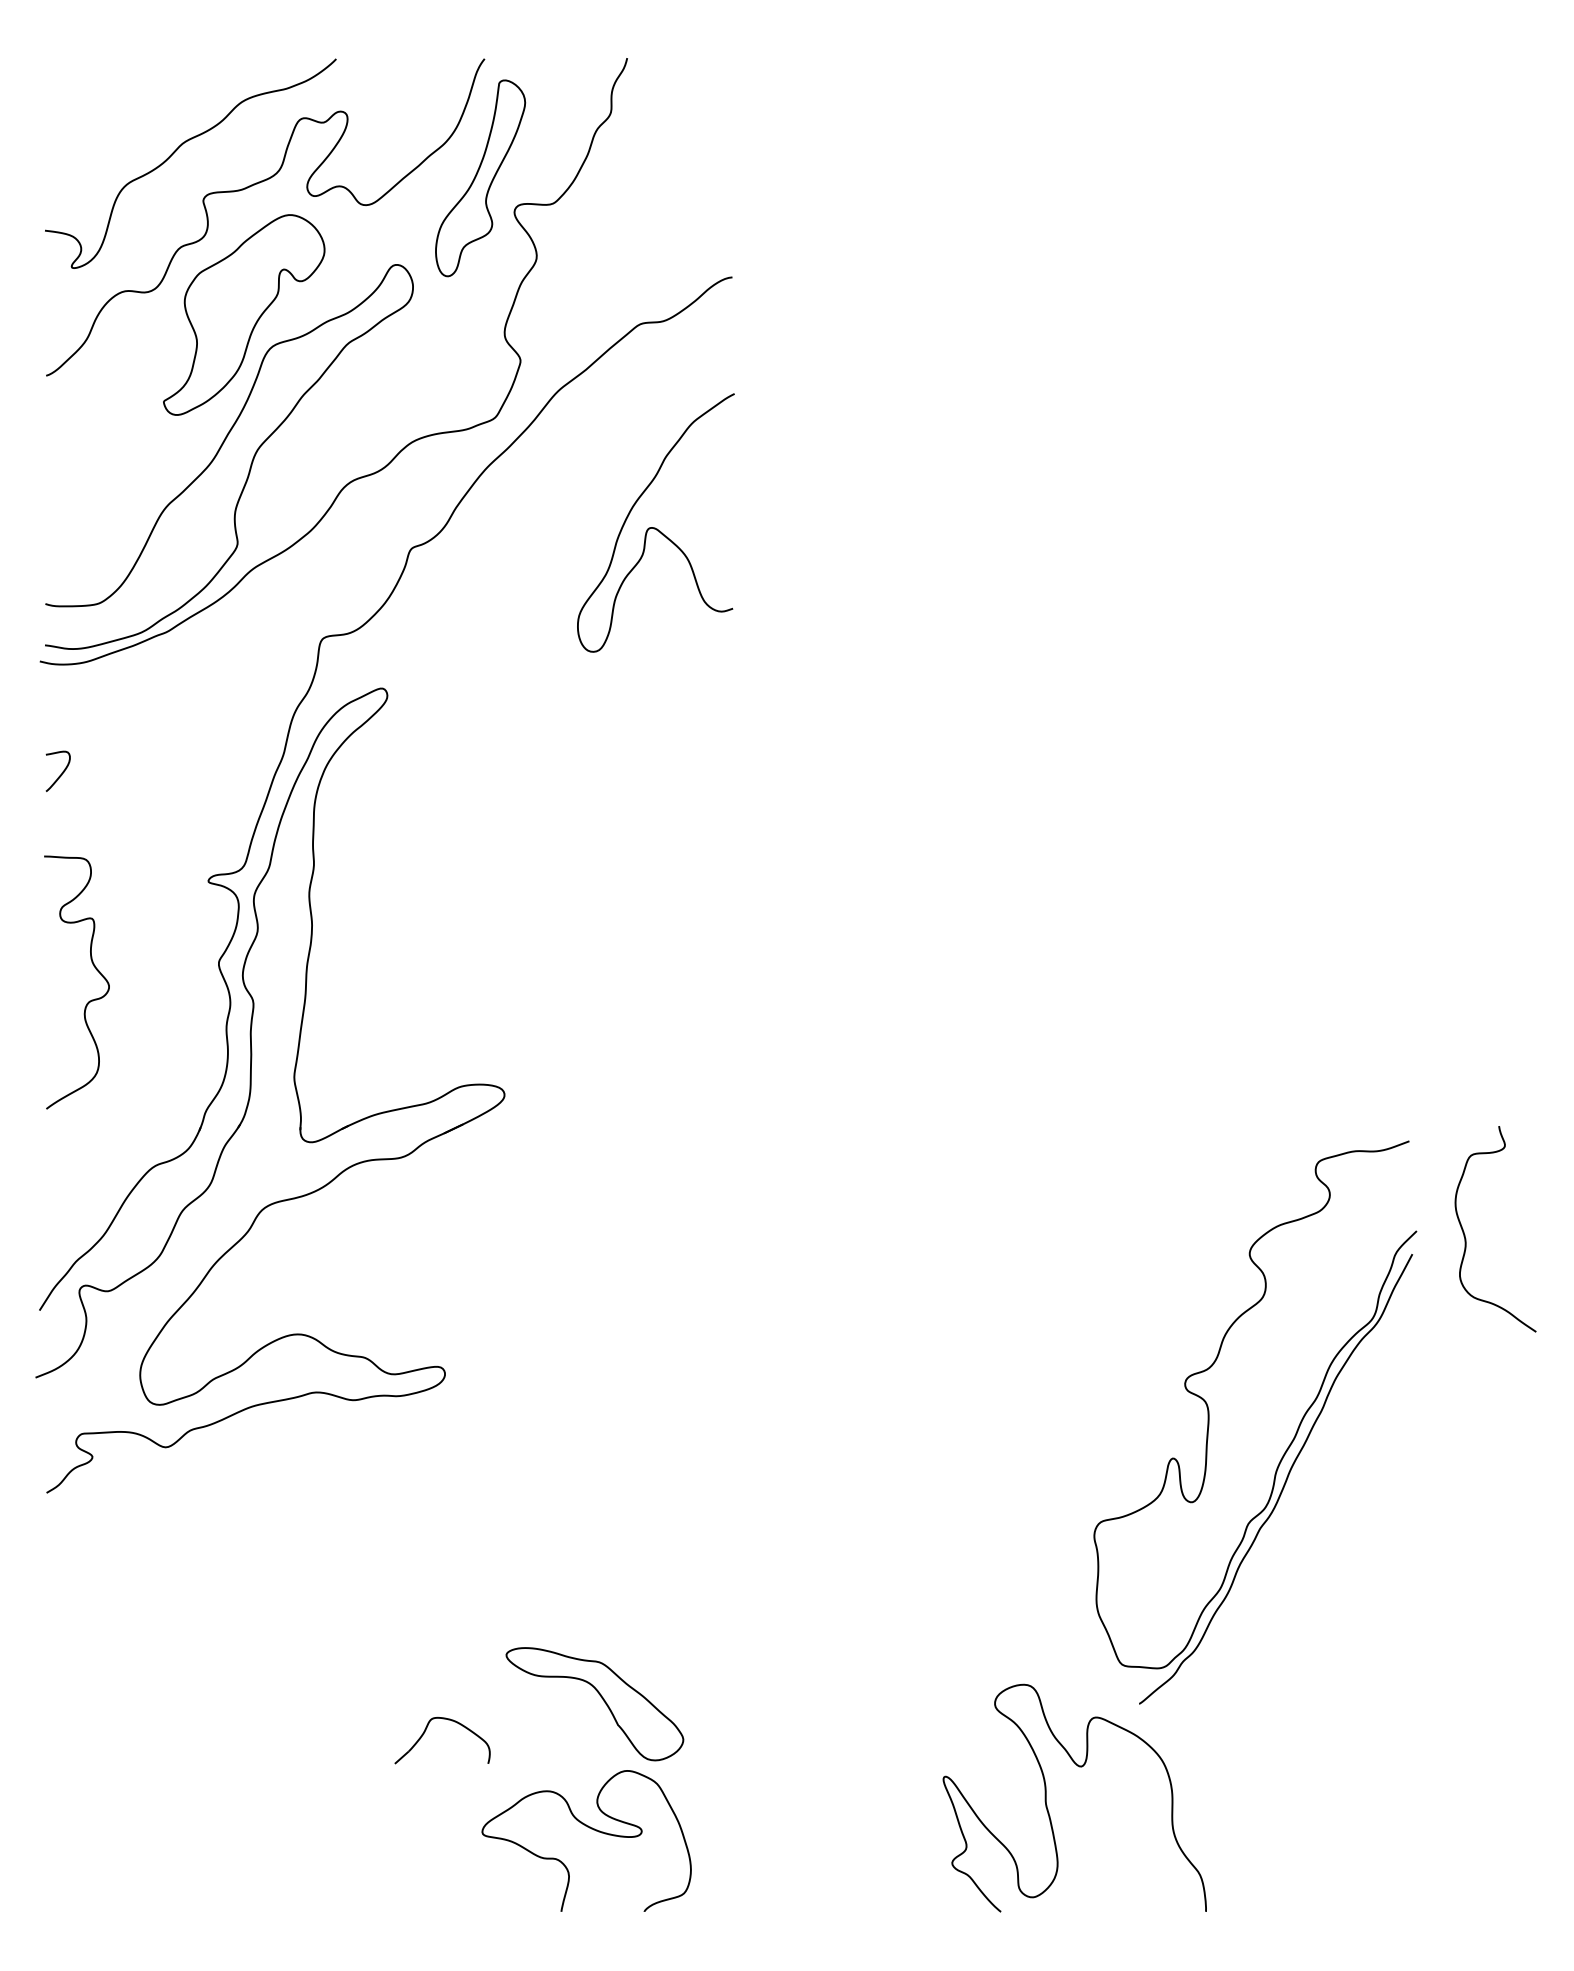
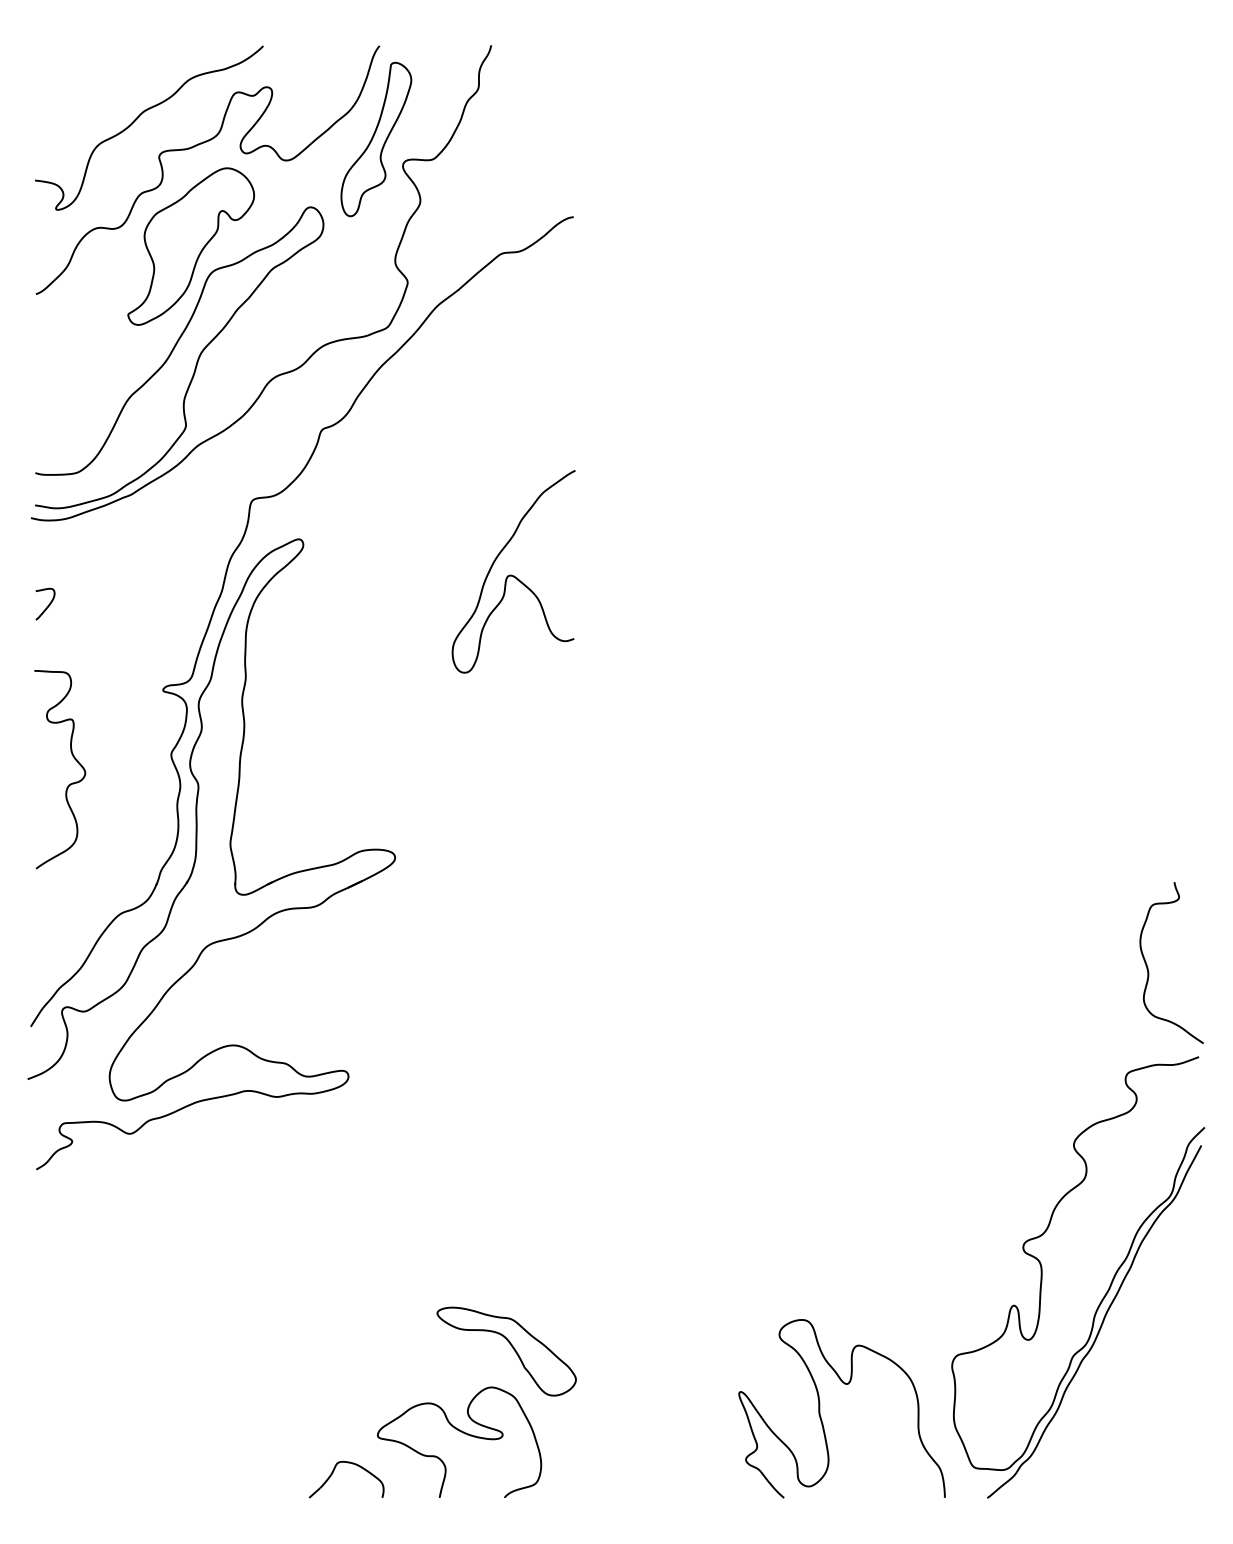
curve: (655, 527) -> (513, 575), moved
part: (1288, 1445) -> (1104, 1295), moved
part: (601, 1698) -> (511, 1347), moved
part: (425, 1732) -> (333, 1473), moved

